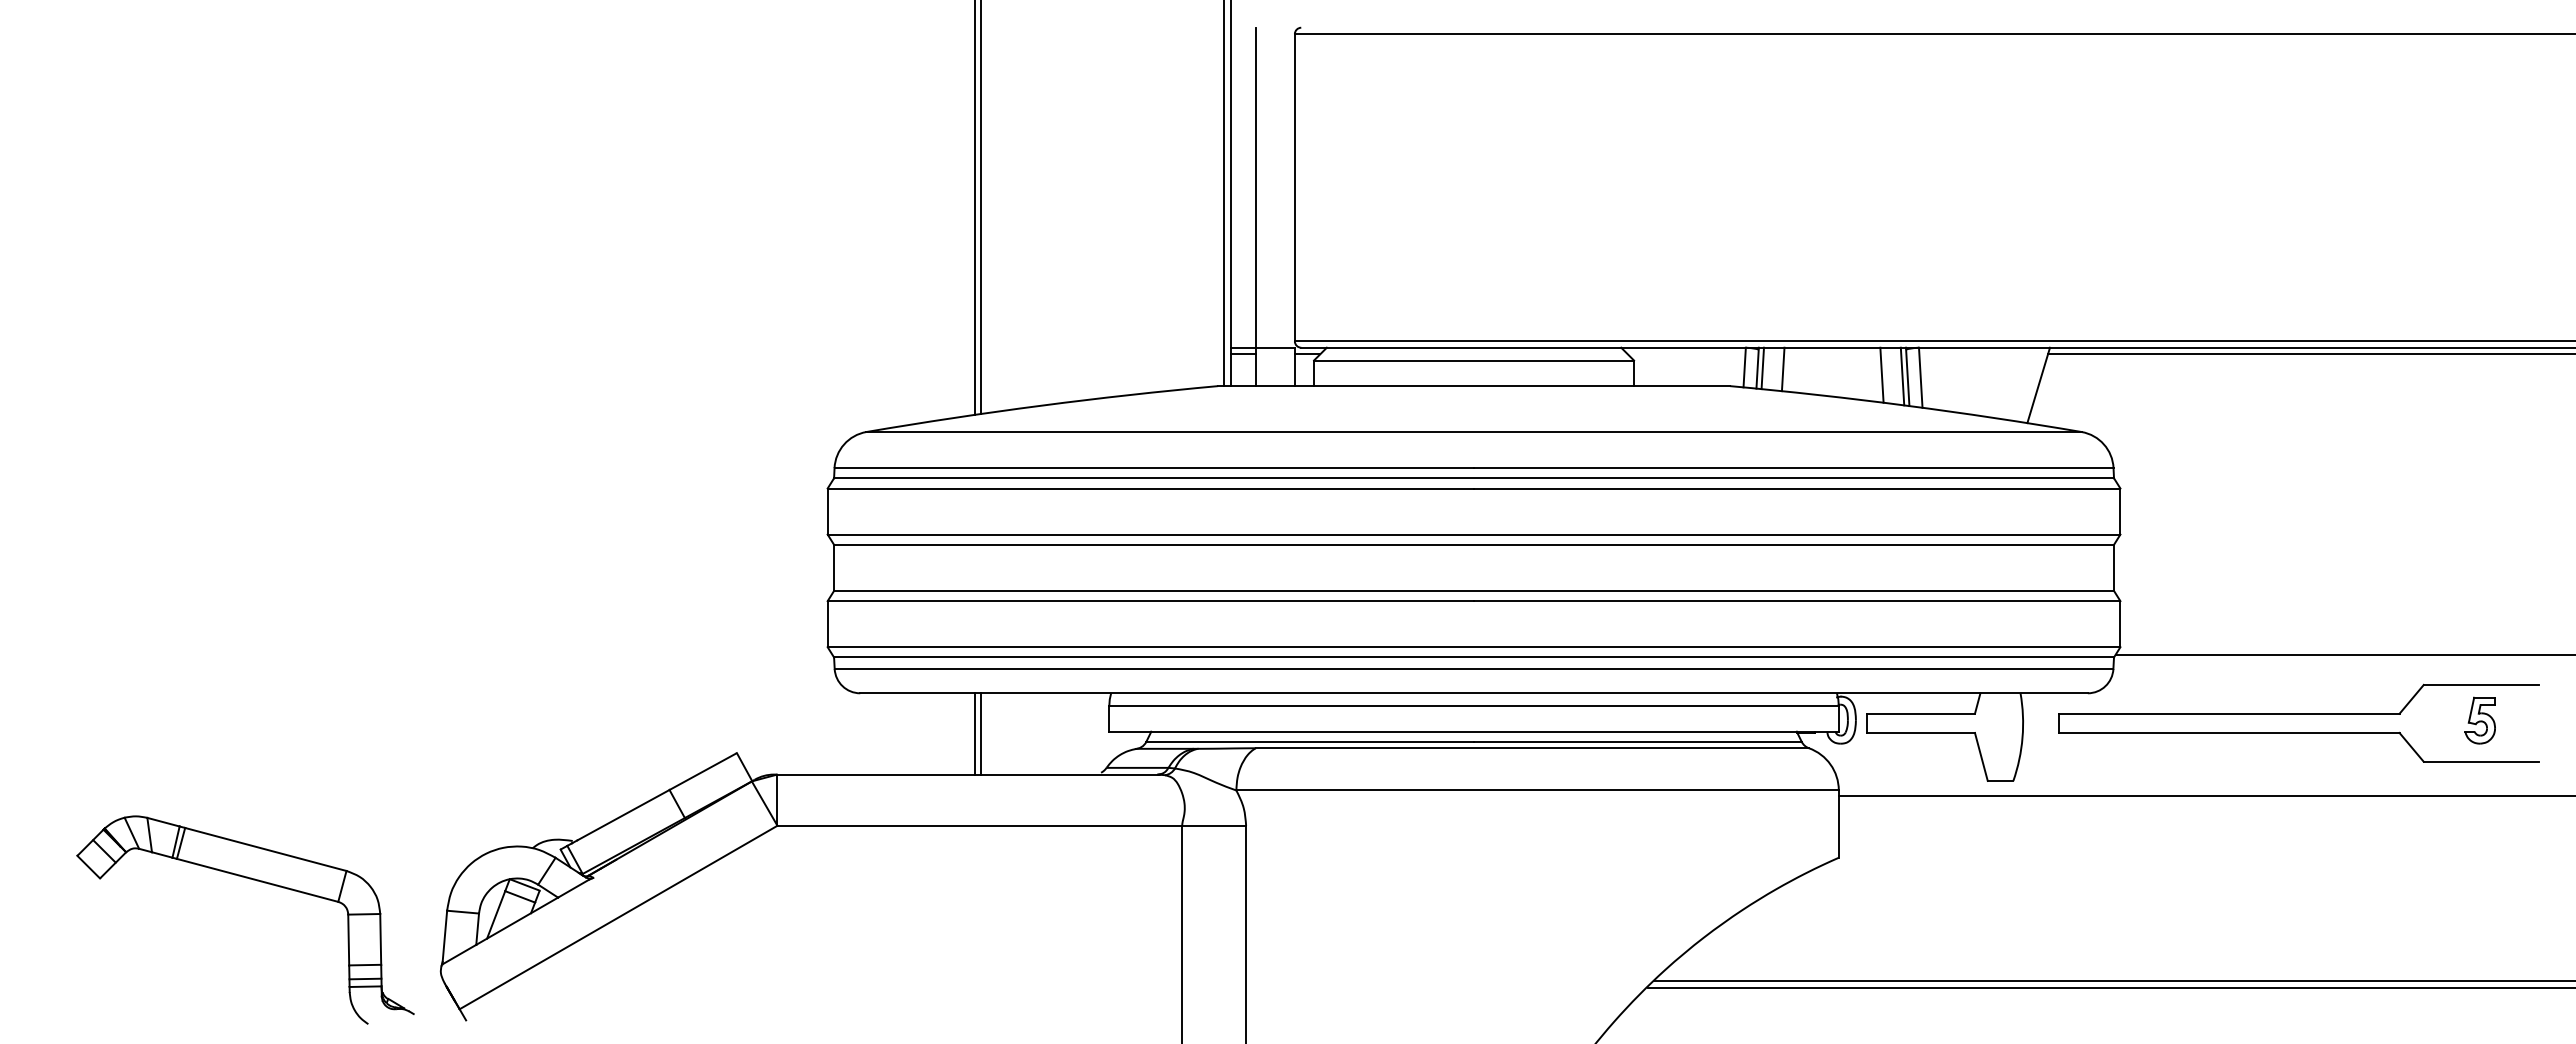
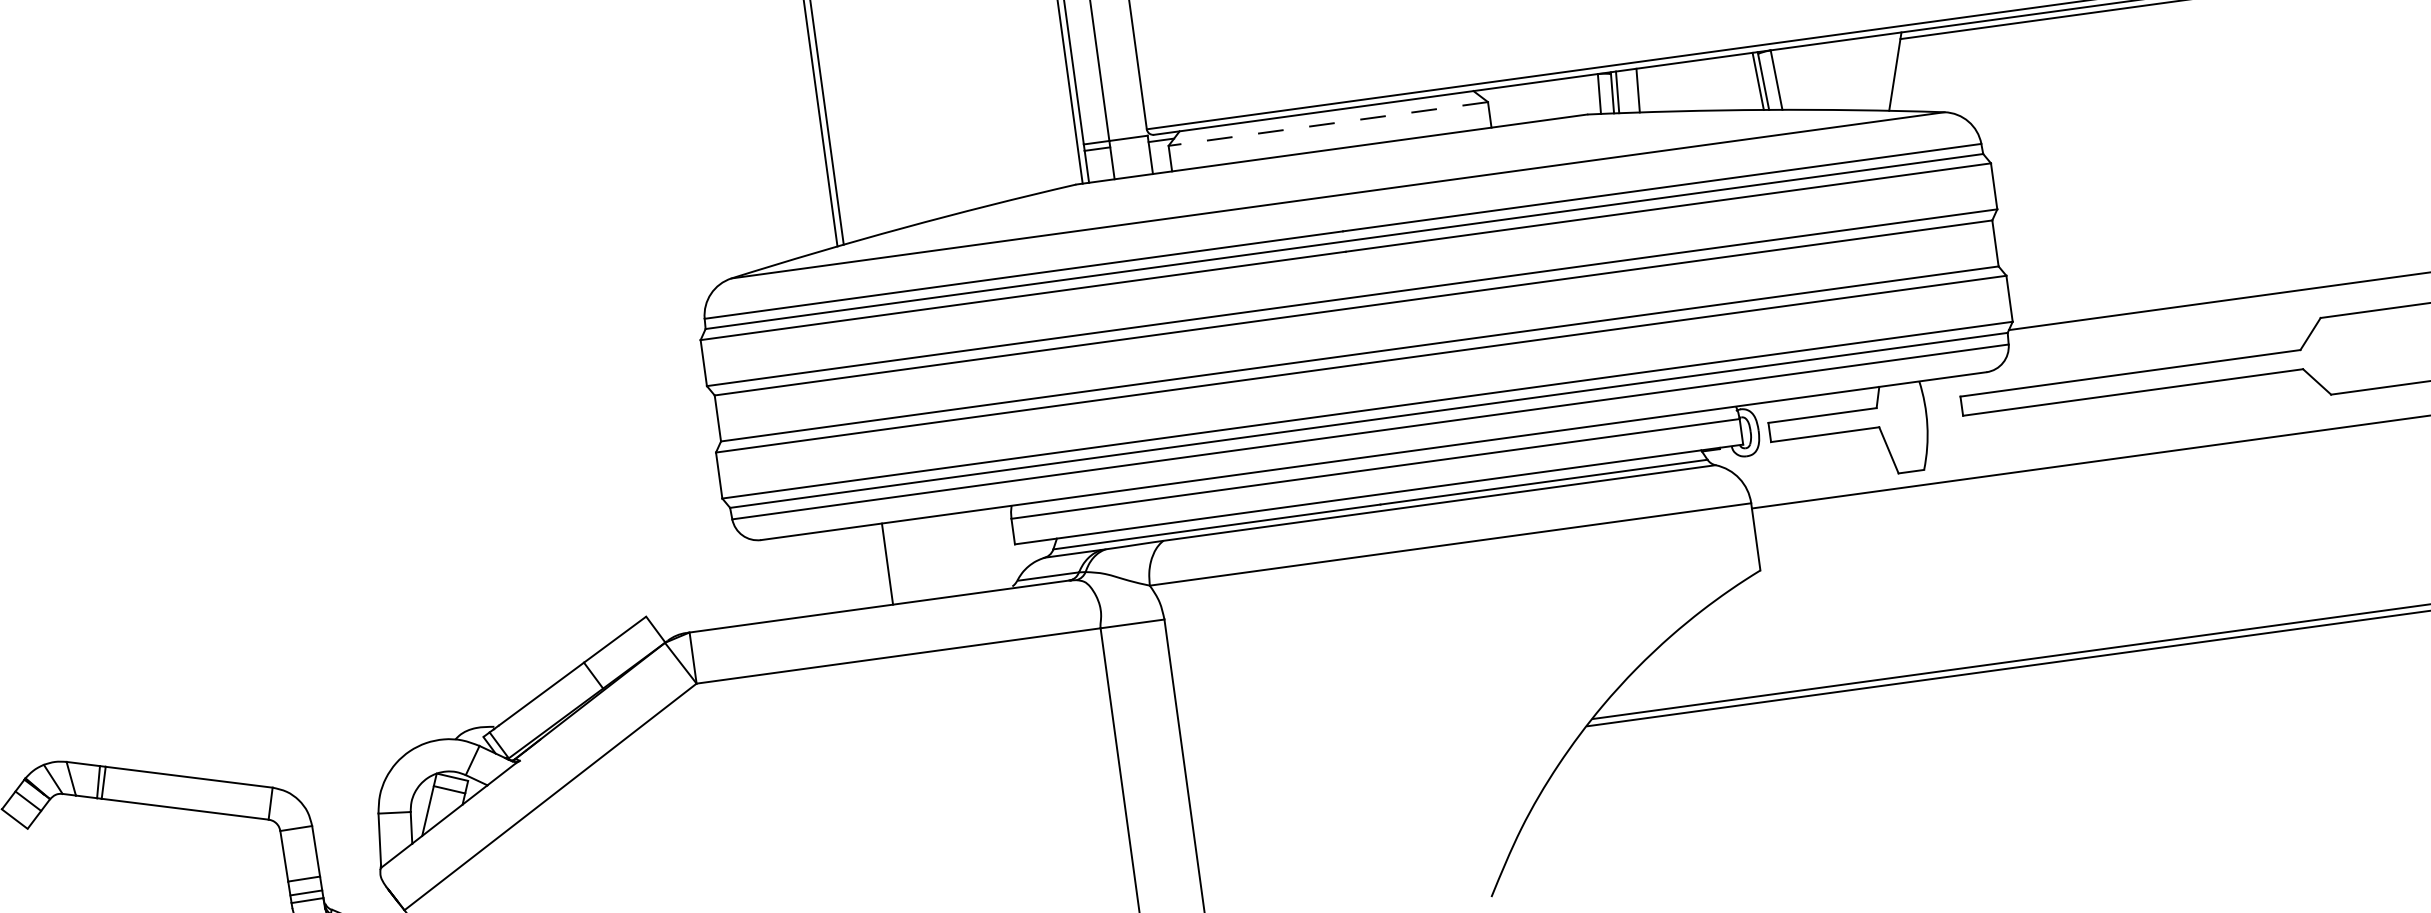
line: (1474, 360) -> (1328, 123), solid -> dashed
line: (1881, 374) -> (1736, 82), removed
part: (2479, 720) -> (2381, 345), removed
line: (974, 733) -> (880, 564), removed

